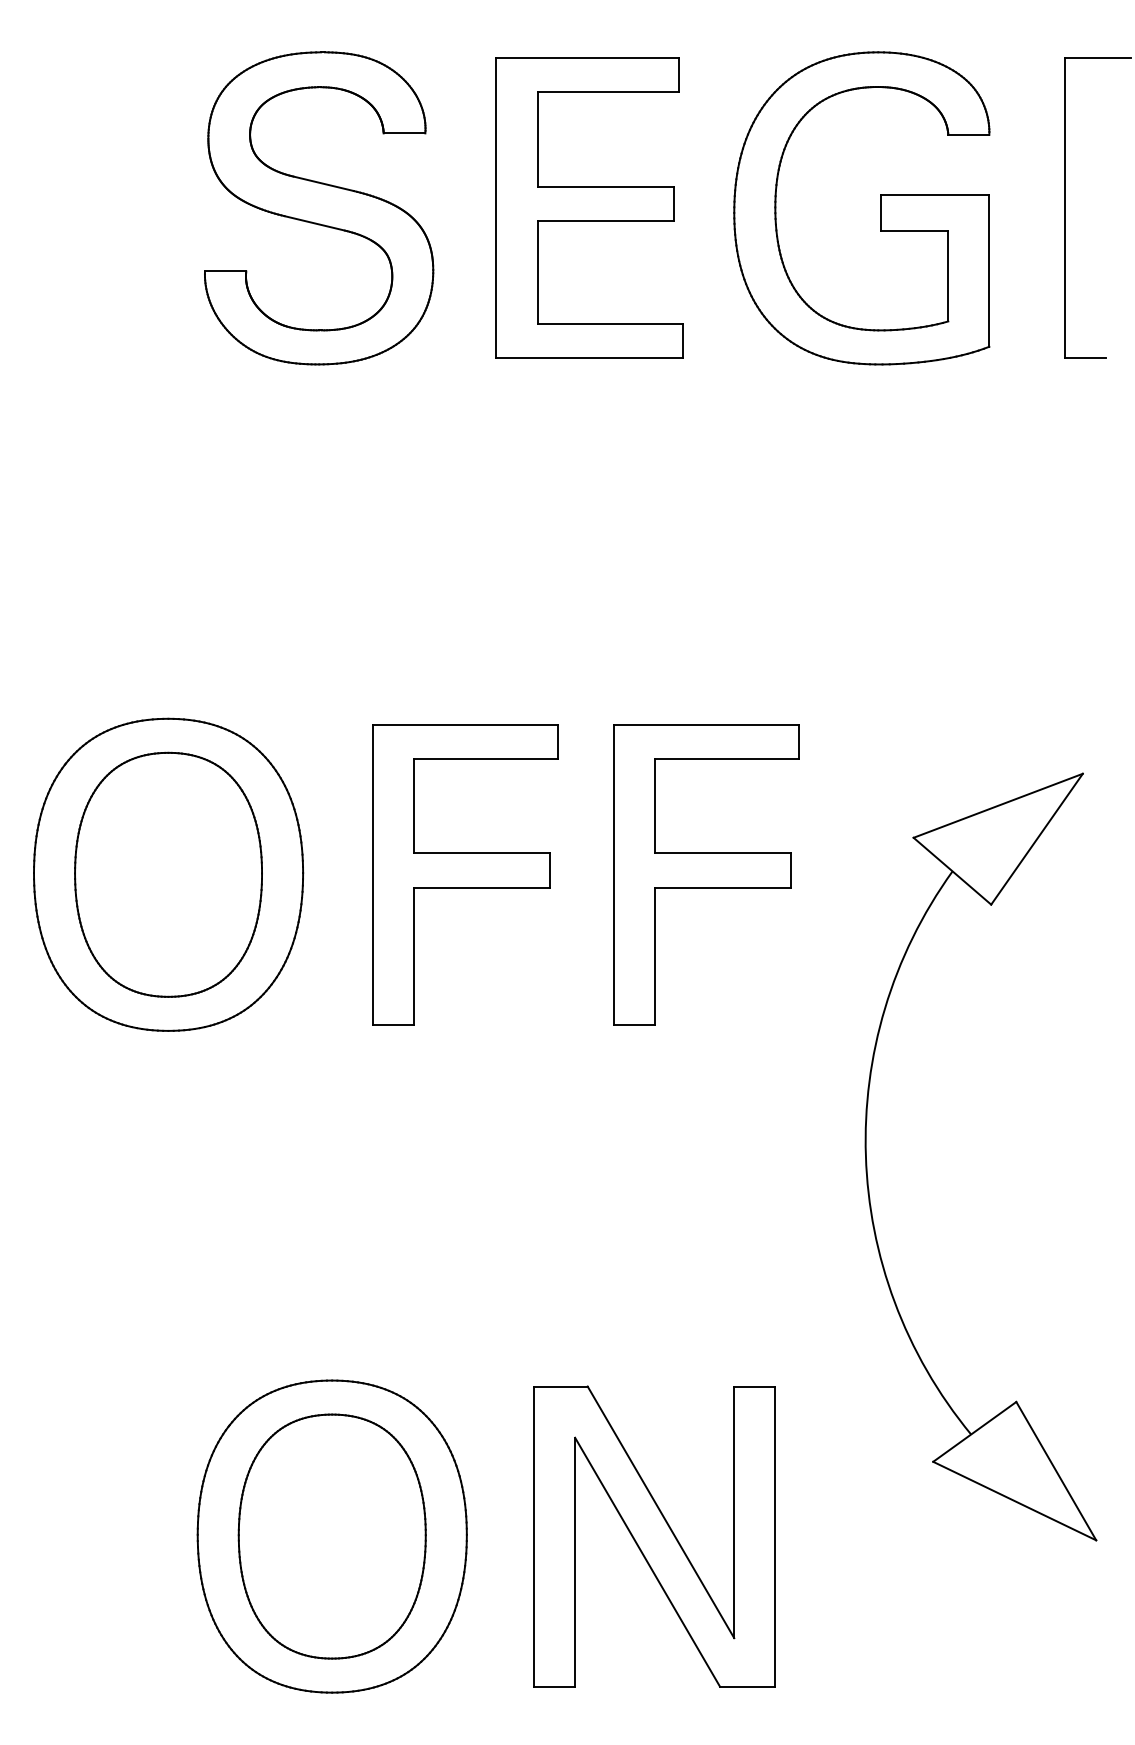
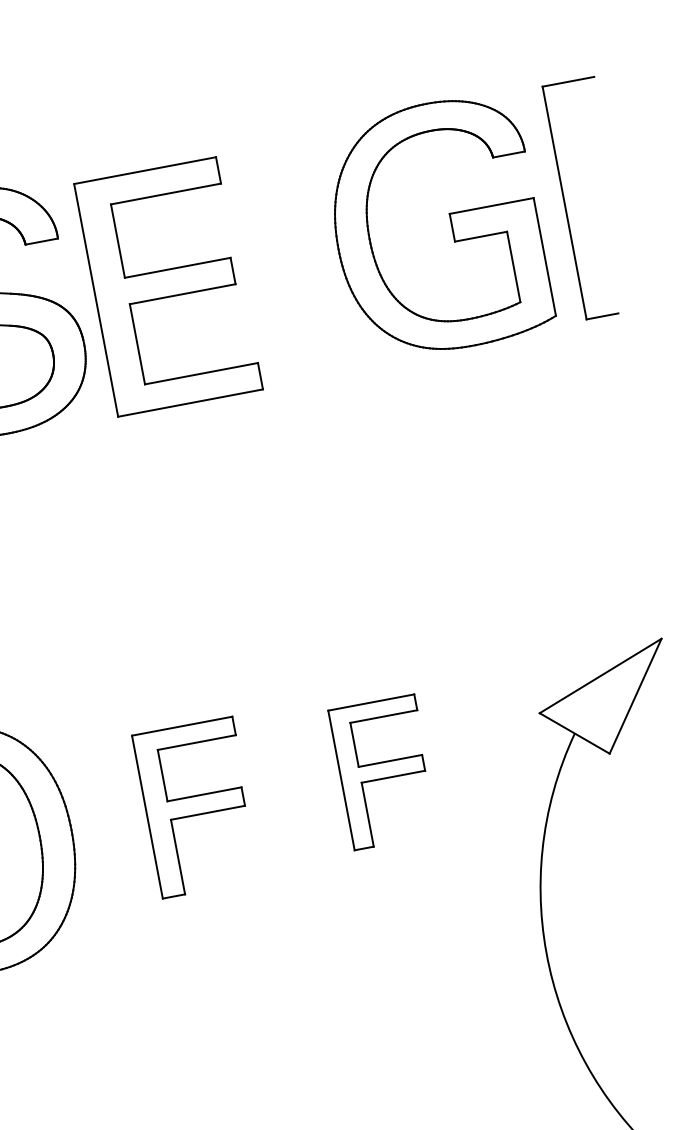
part: (589, 207) -> (168, 286), moved
part: (880, 208) -> (451, 224), moved
part: (465, 874) -> (197, 807), size x0.7
part: (706, 874) -> (384, 772), size x0.6

